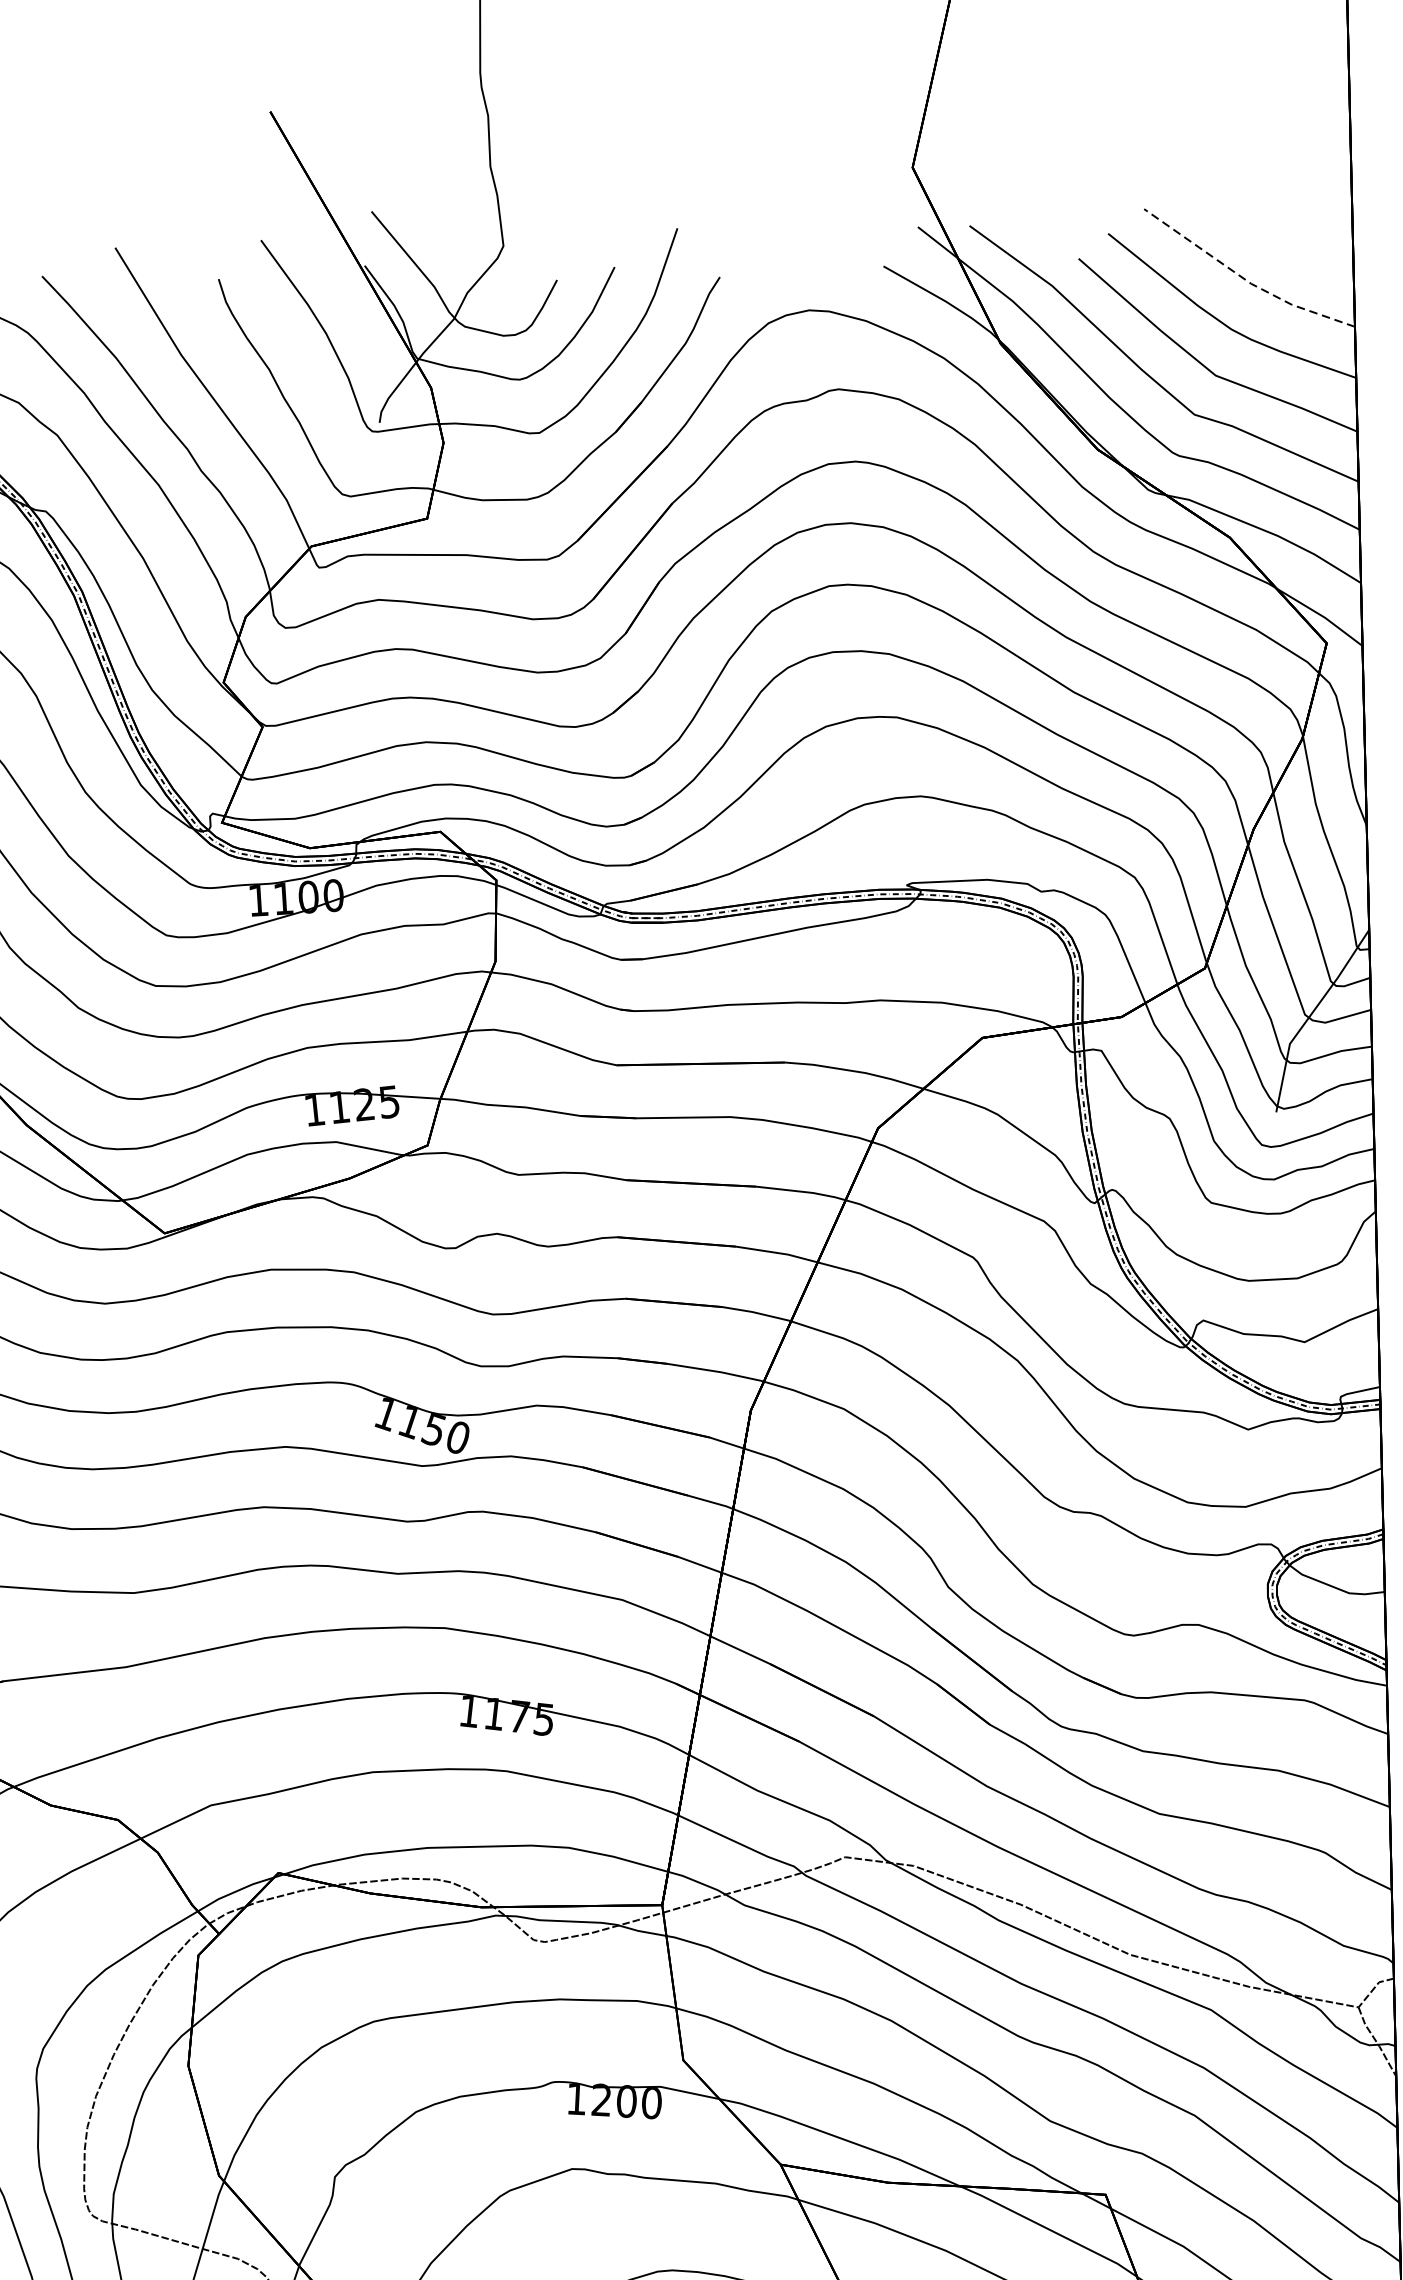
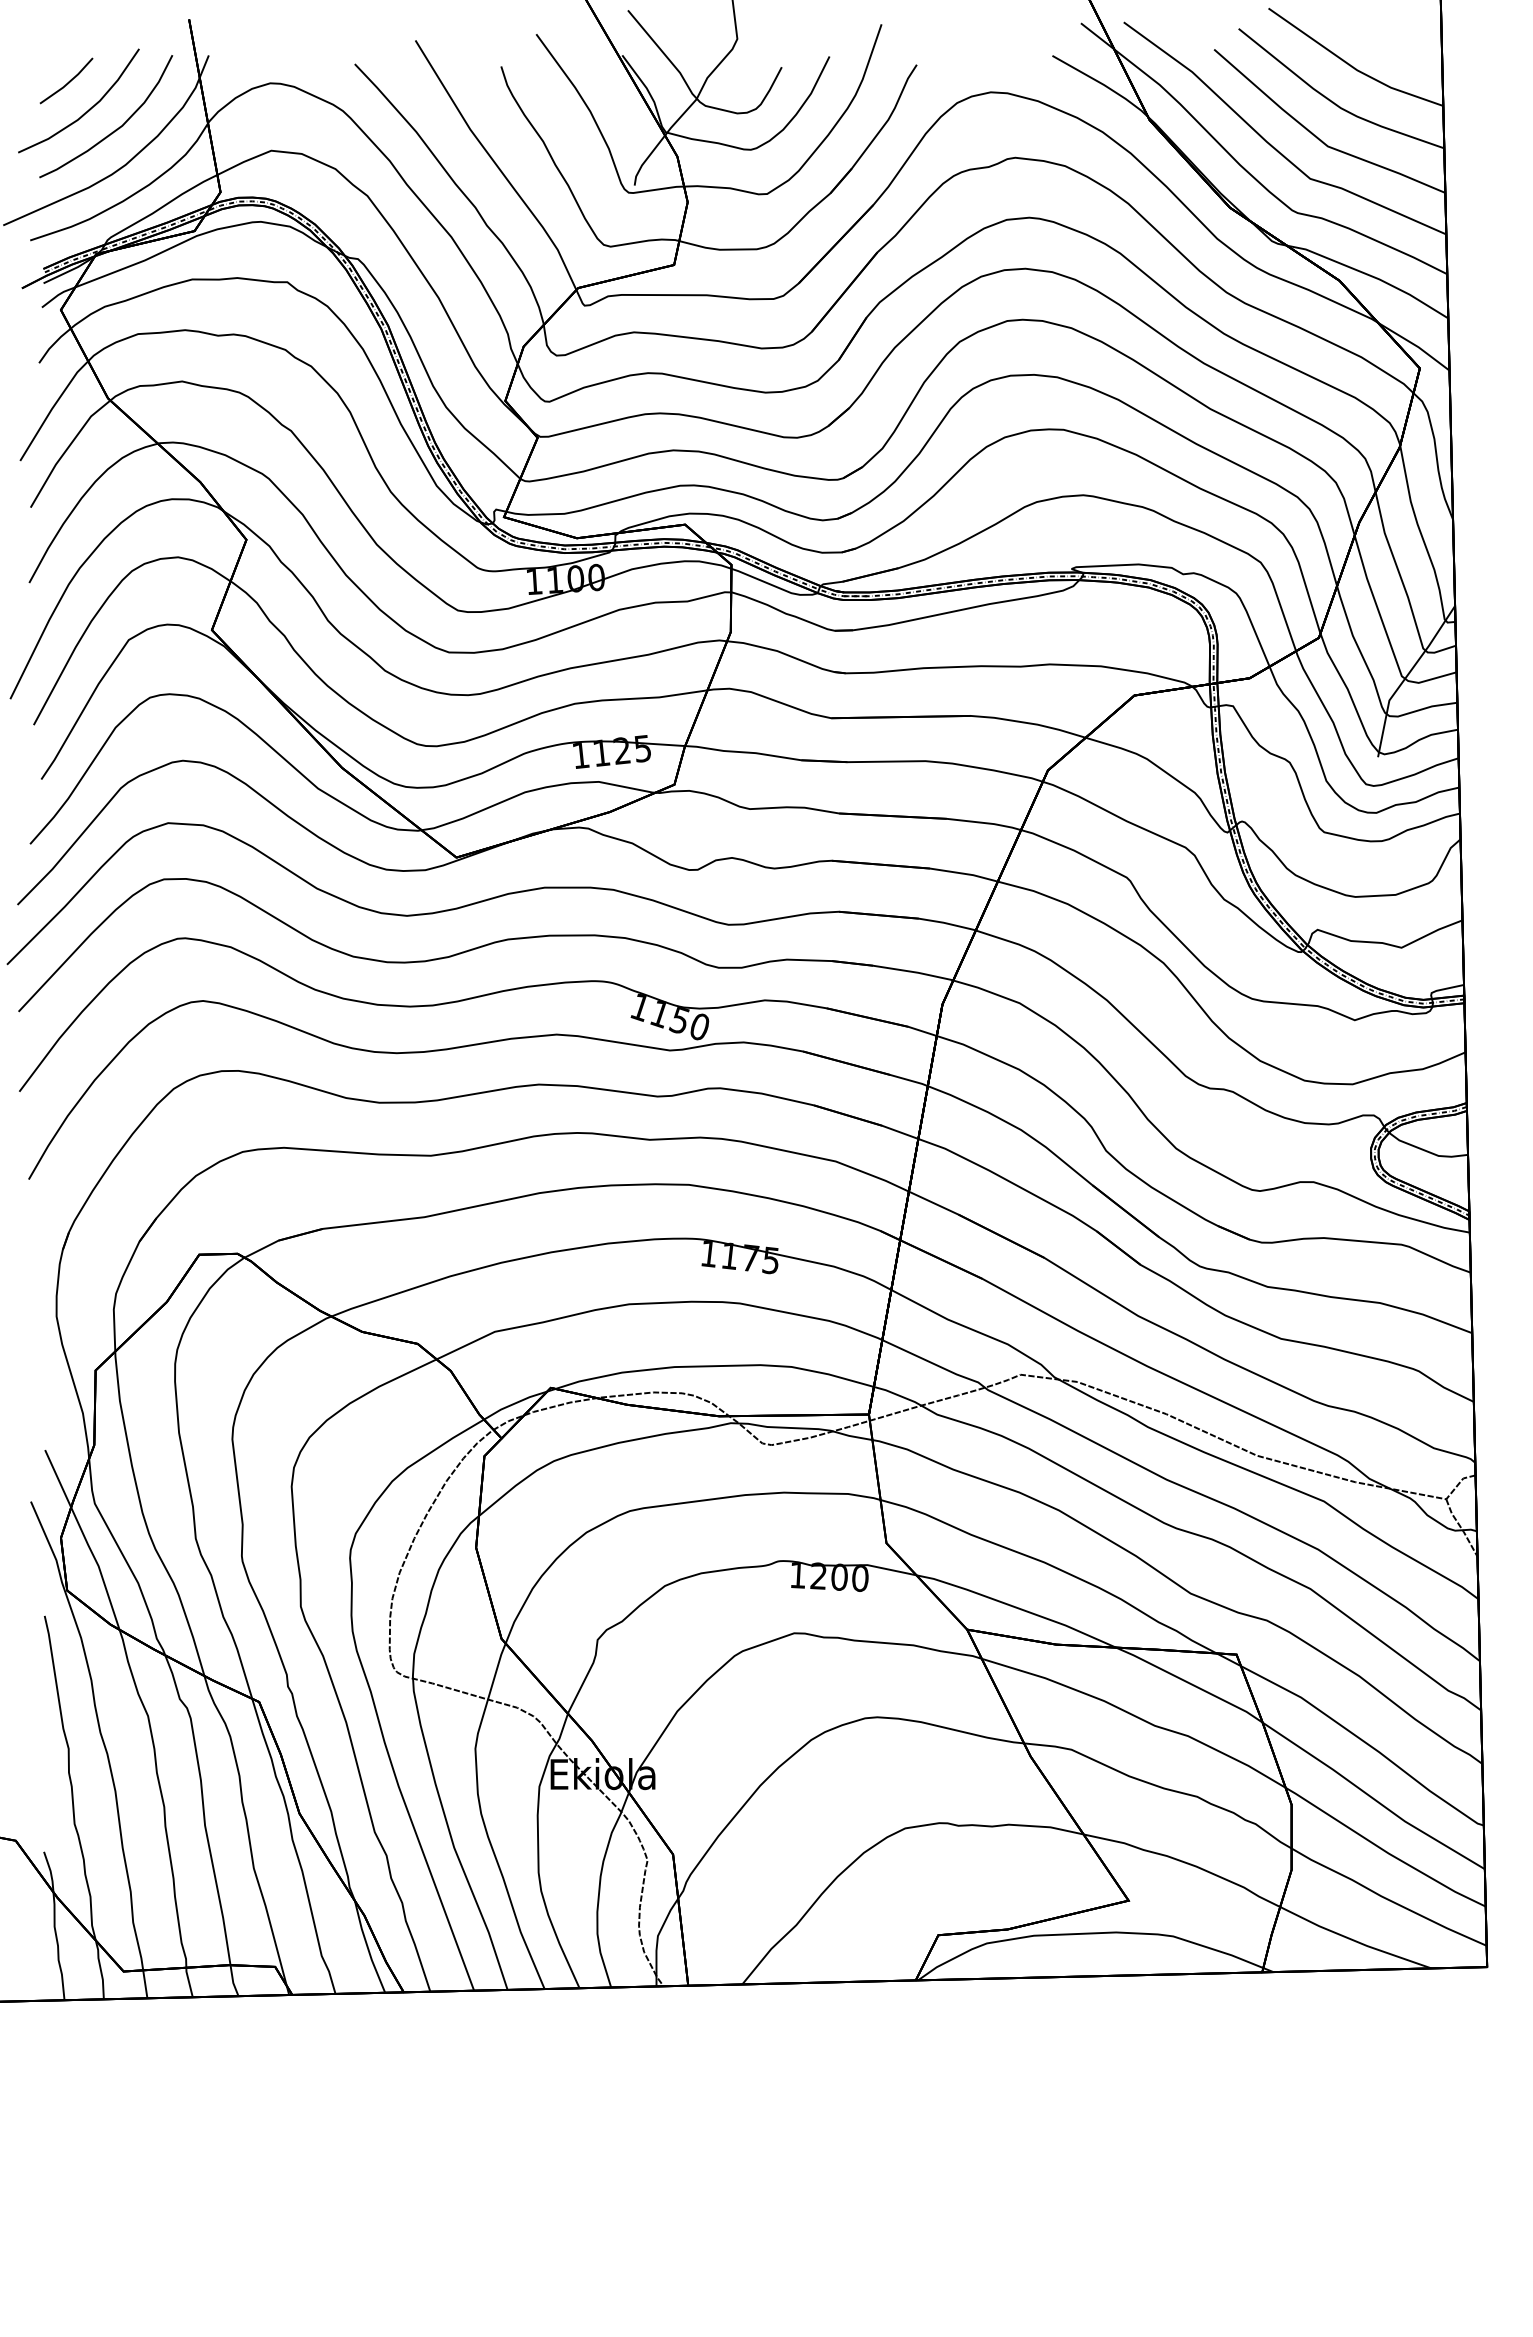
line: (1244, 279) -> (1351, 66), dashed -> solid

